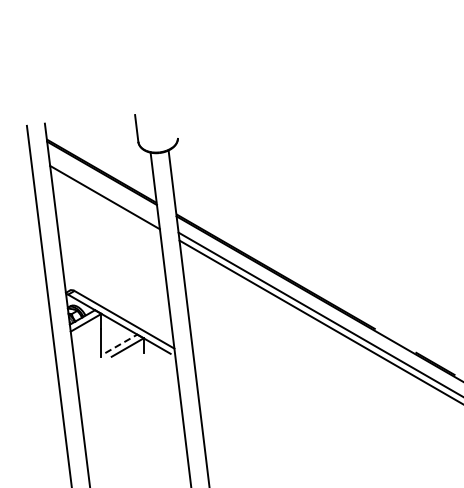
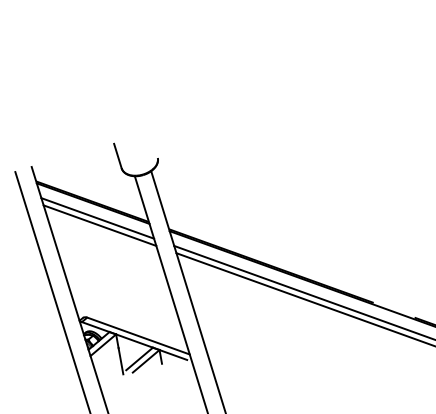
line: (103, 189) -> (97, 218), added
line: (121, 343) -> (139, 358), dashed -> solid

